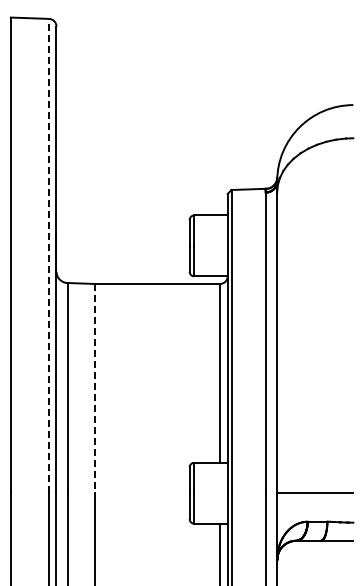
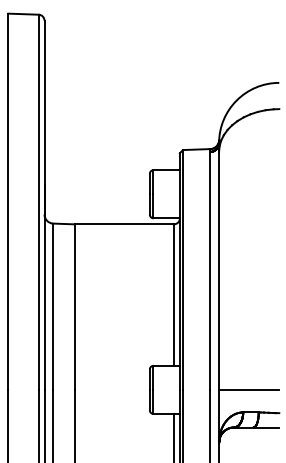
line: (49, 255) -> (38, 201), dashed -> solid
line: (94, 388) -> (74, 307), dashed -> solid

